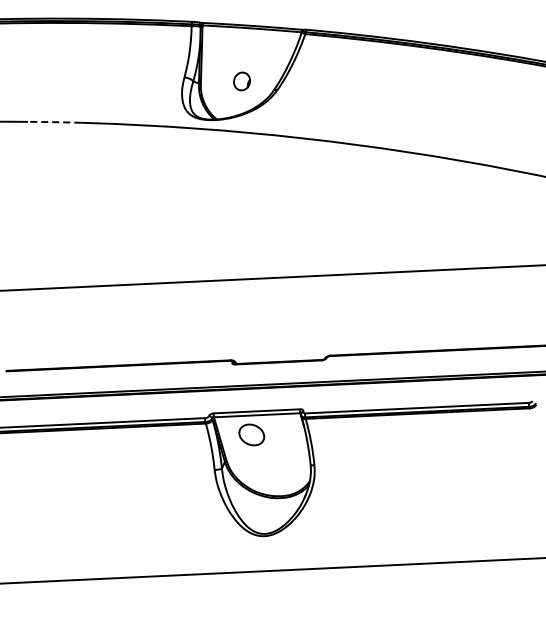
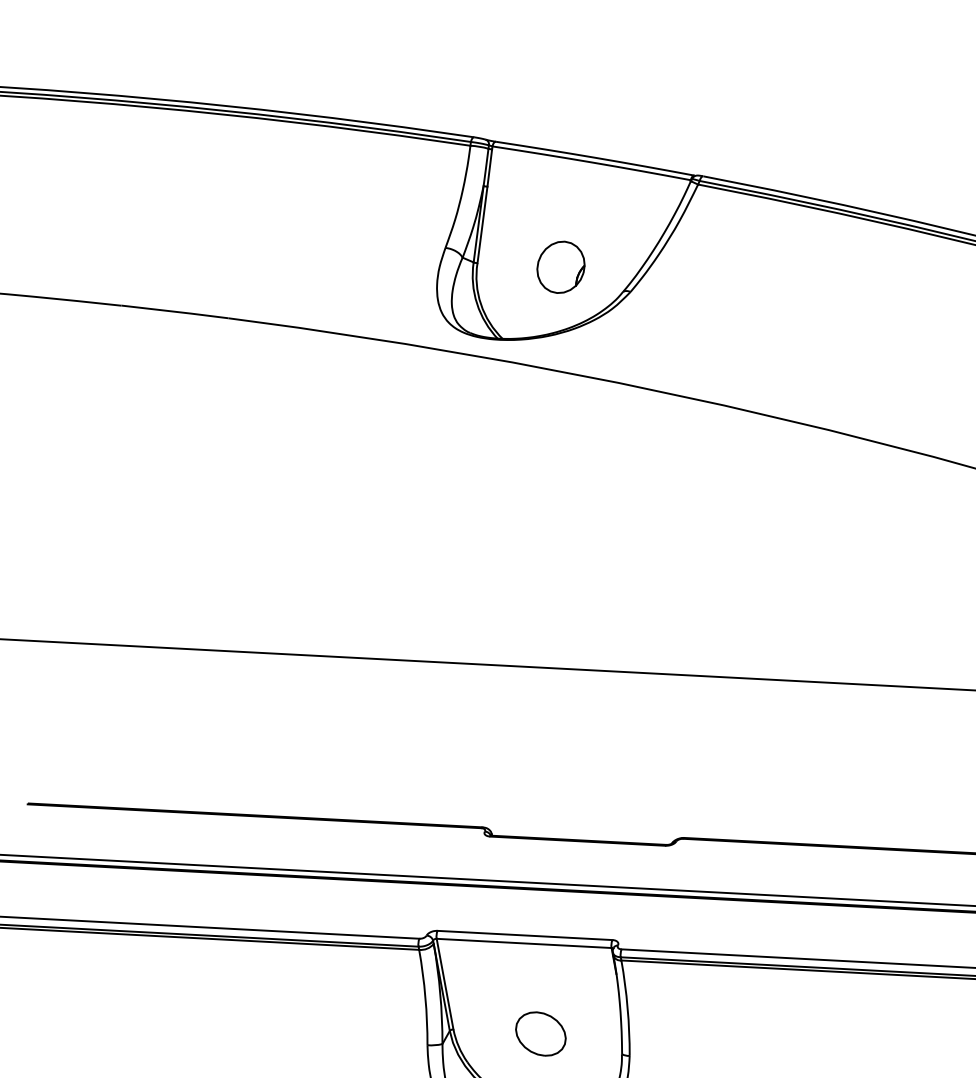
part: (241, 81) -> (559, 267), size x1.43
line: (54, 122) -> (174, 312), dashed -> solid
part: (251, 434) -> (540, 1033), moved

